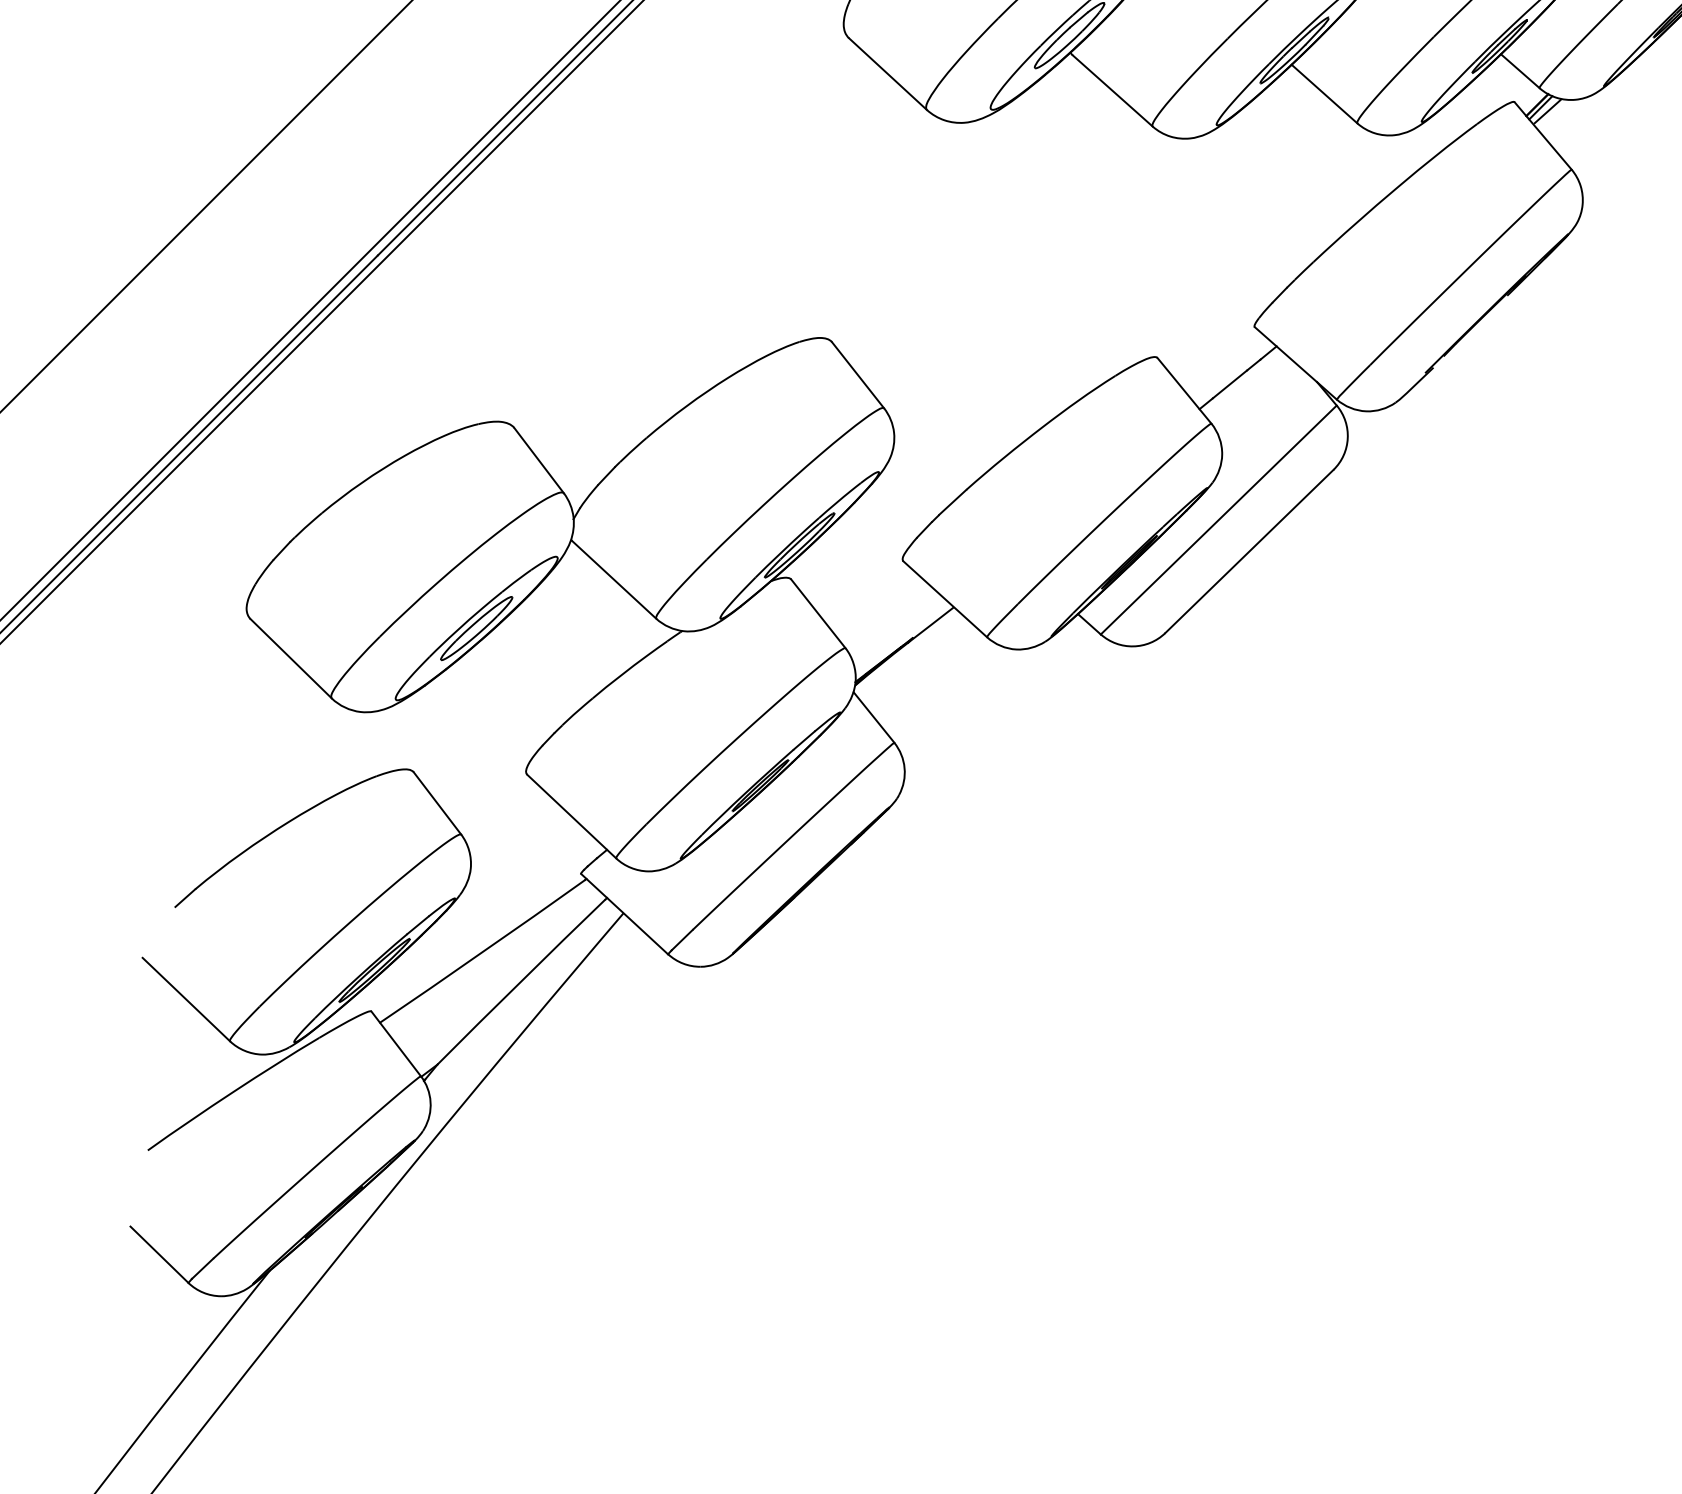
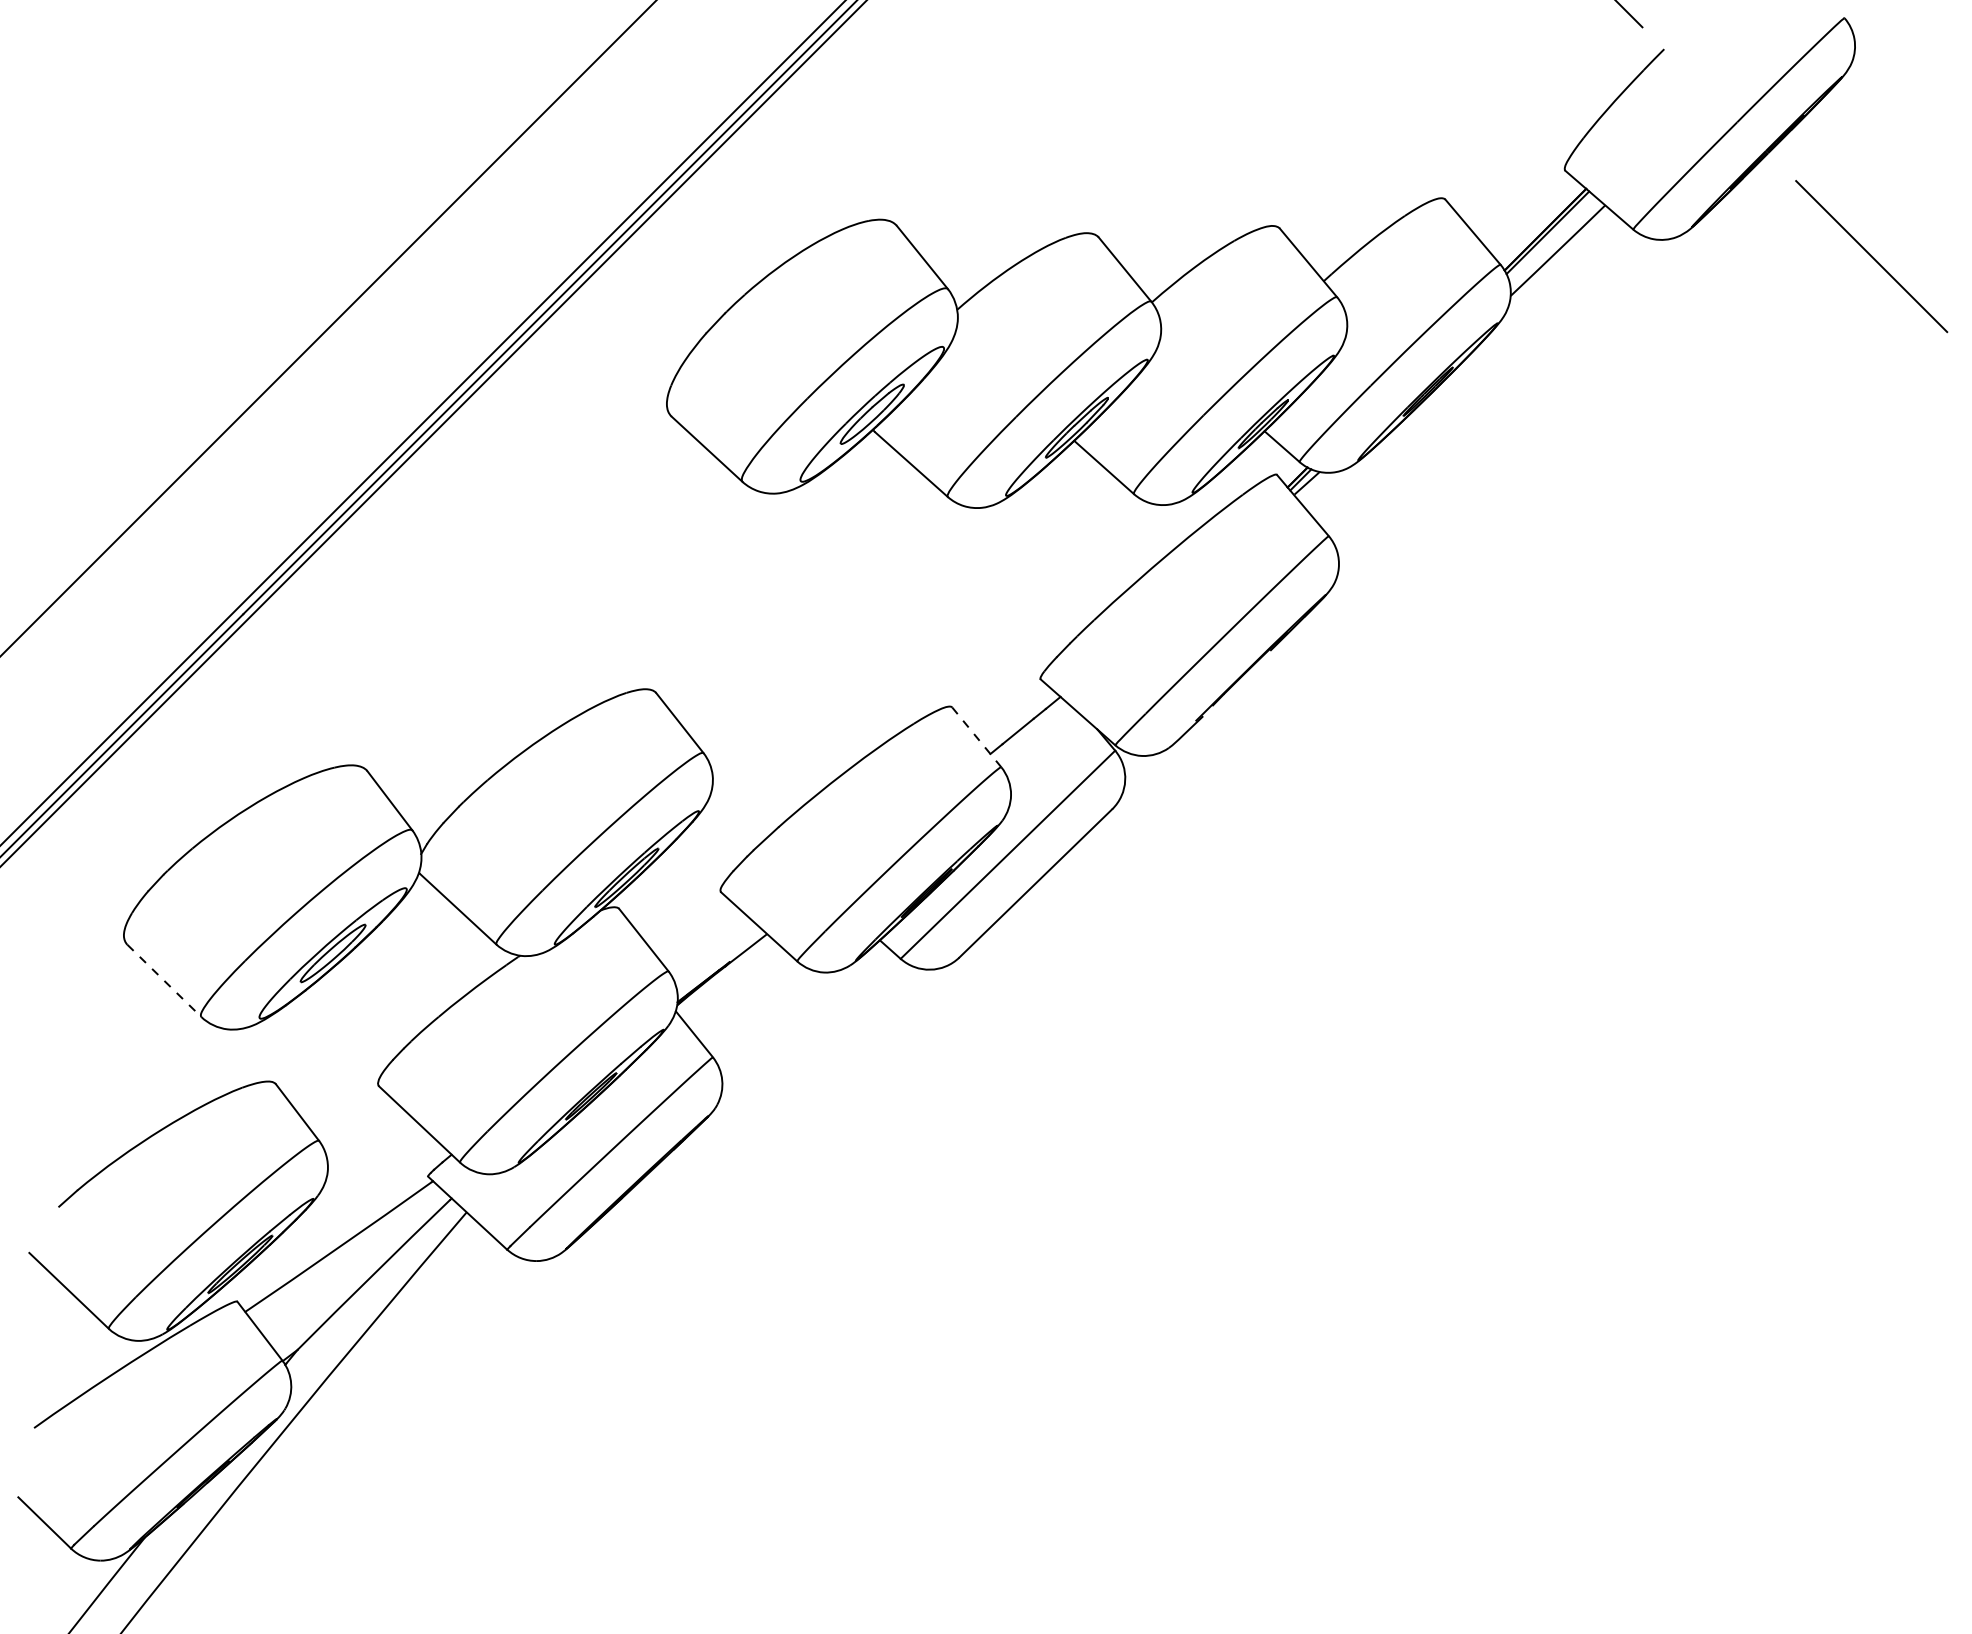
line: (1184, 391) -> (976, 737), solid -> dashed
line: (291, 658) -> (164, 980), solid -> dashed

